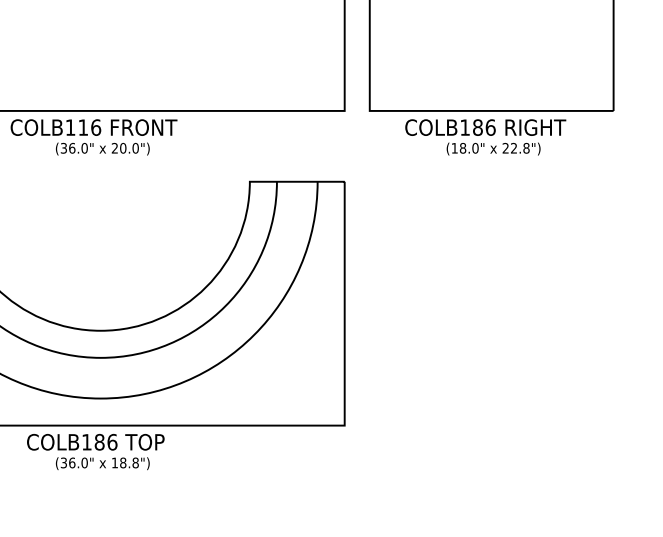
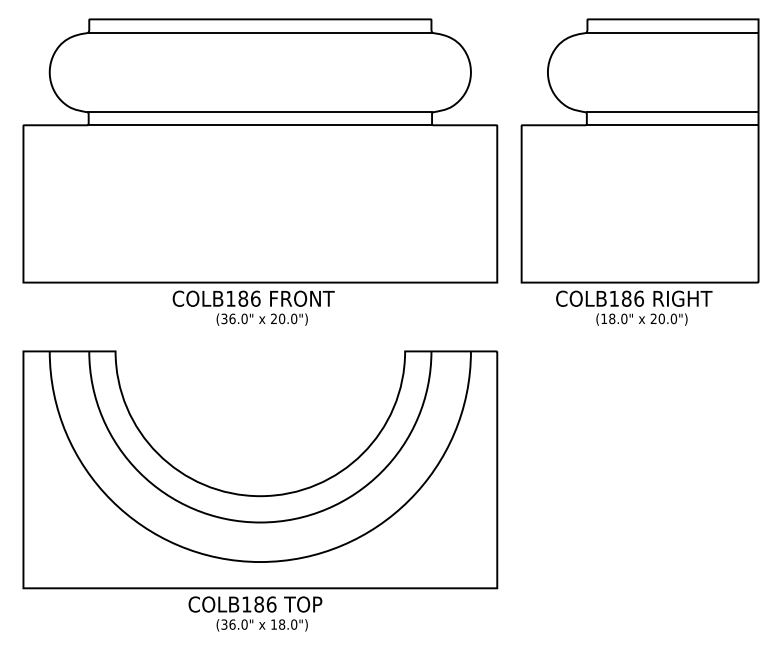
text: (83, 127) -> (243, 298), COLB116 -> COLB186
text: (519, 147) -> (667, 318), 22.8") -> 20.0")
text: (136, 462) -> (294, 624), 18.8") -> 18.0")

